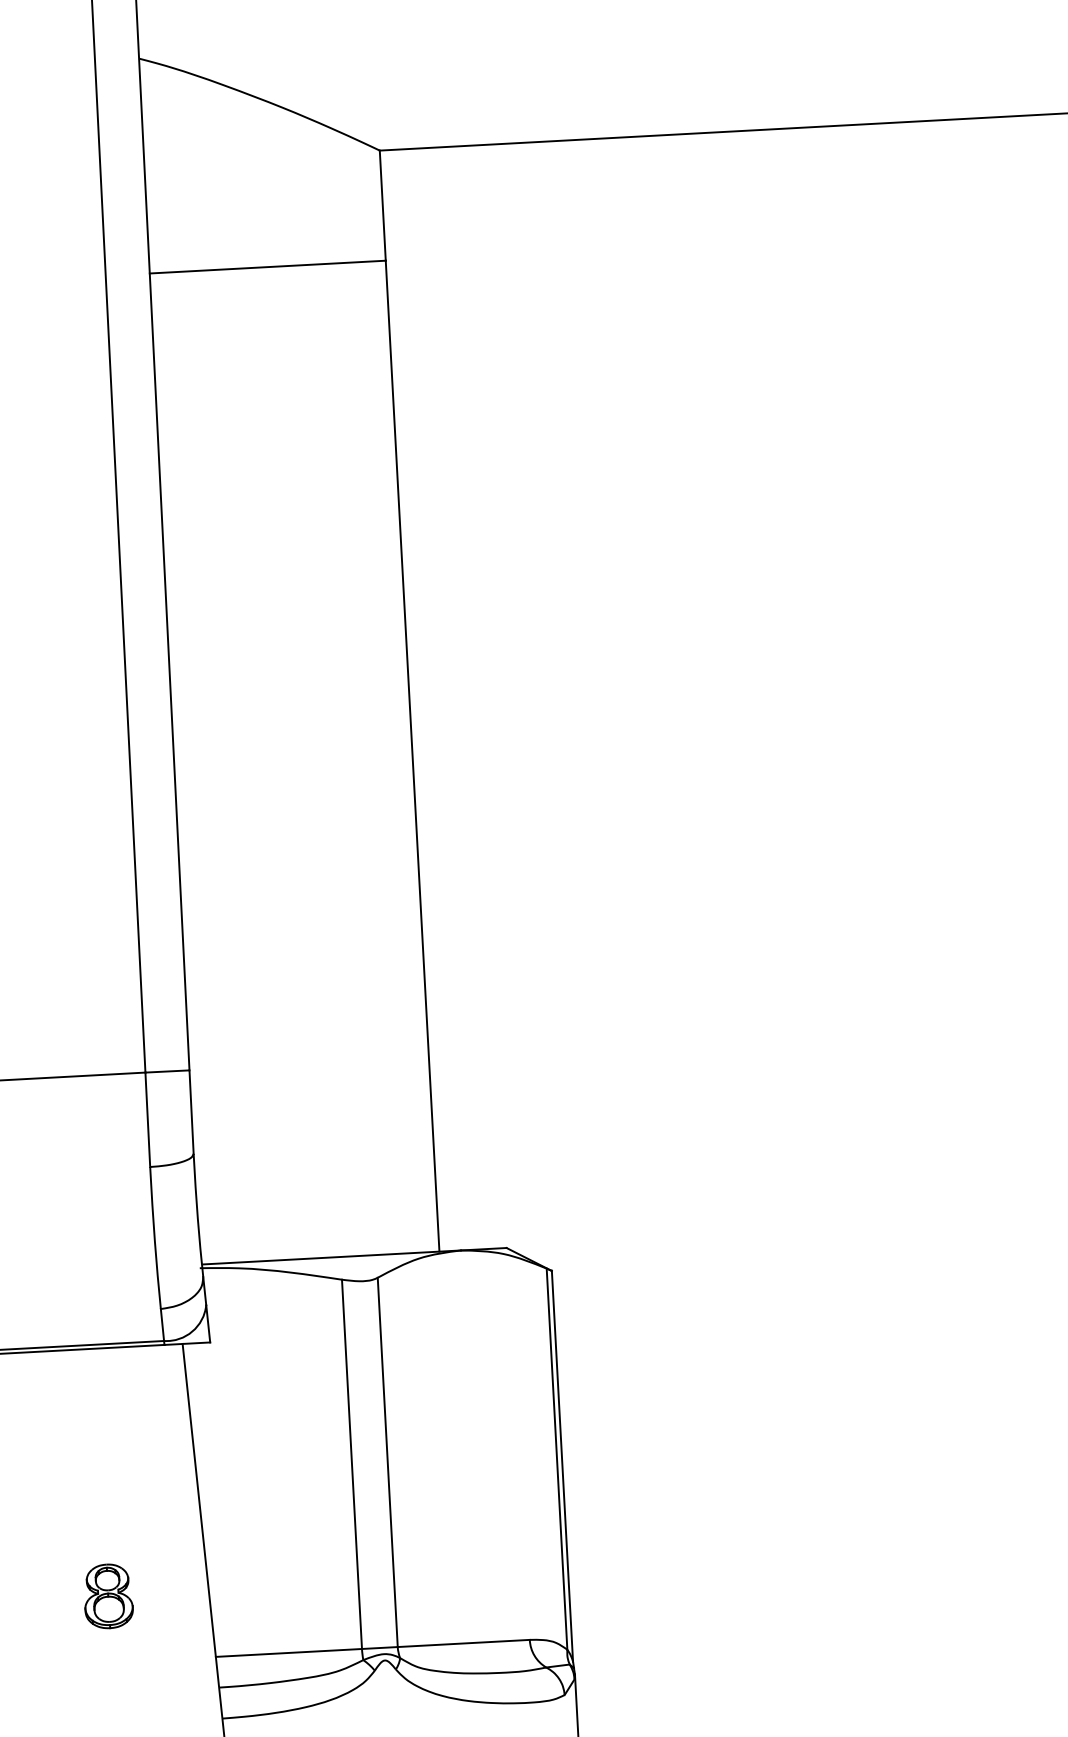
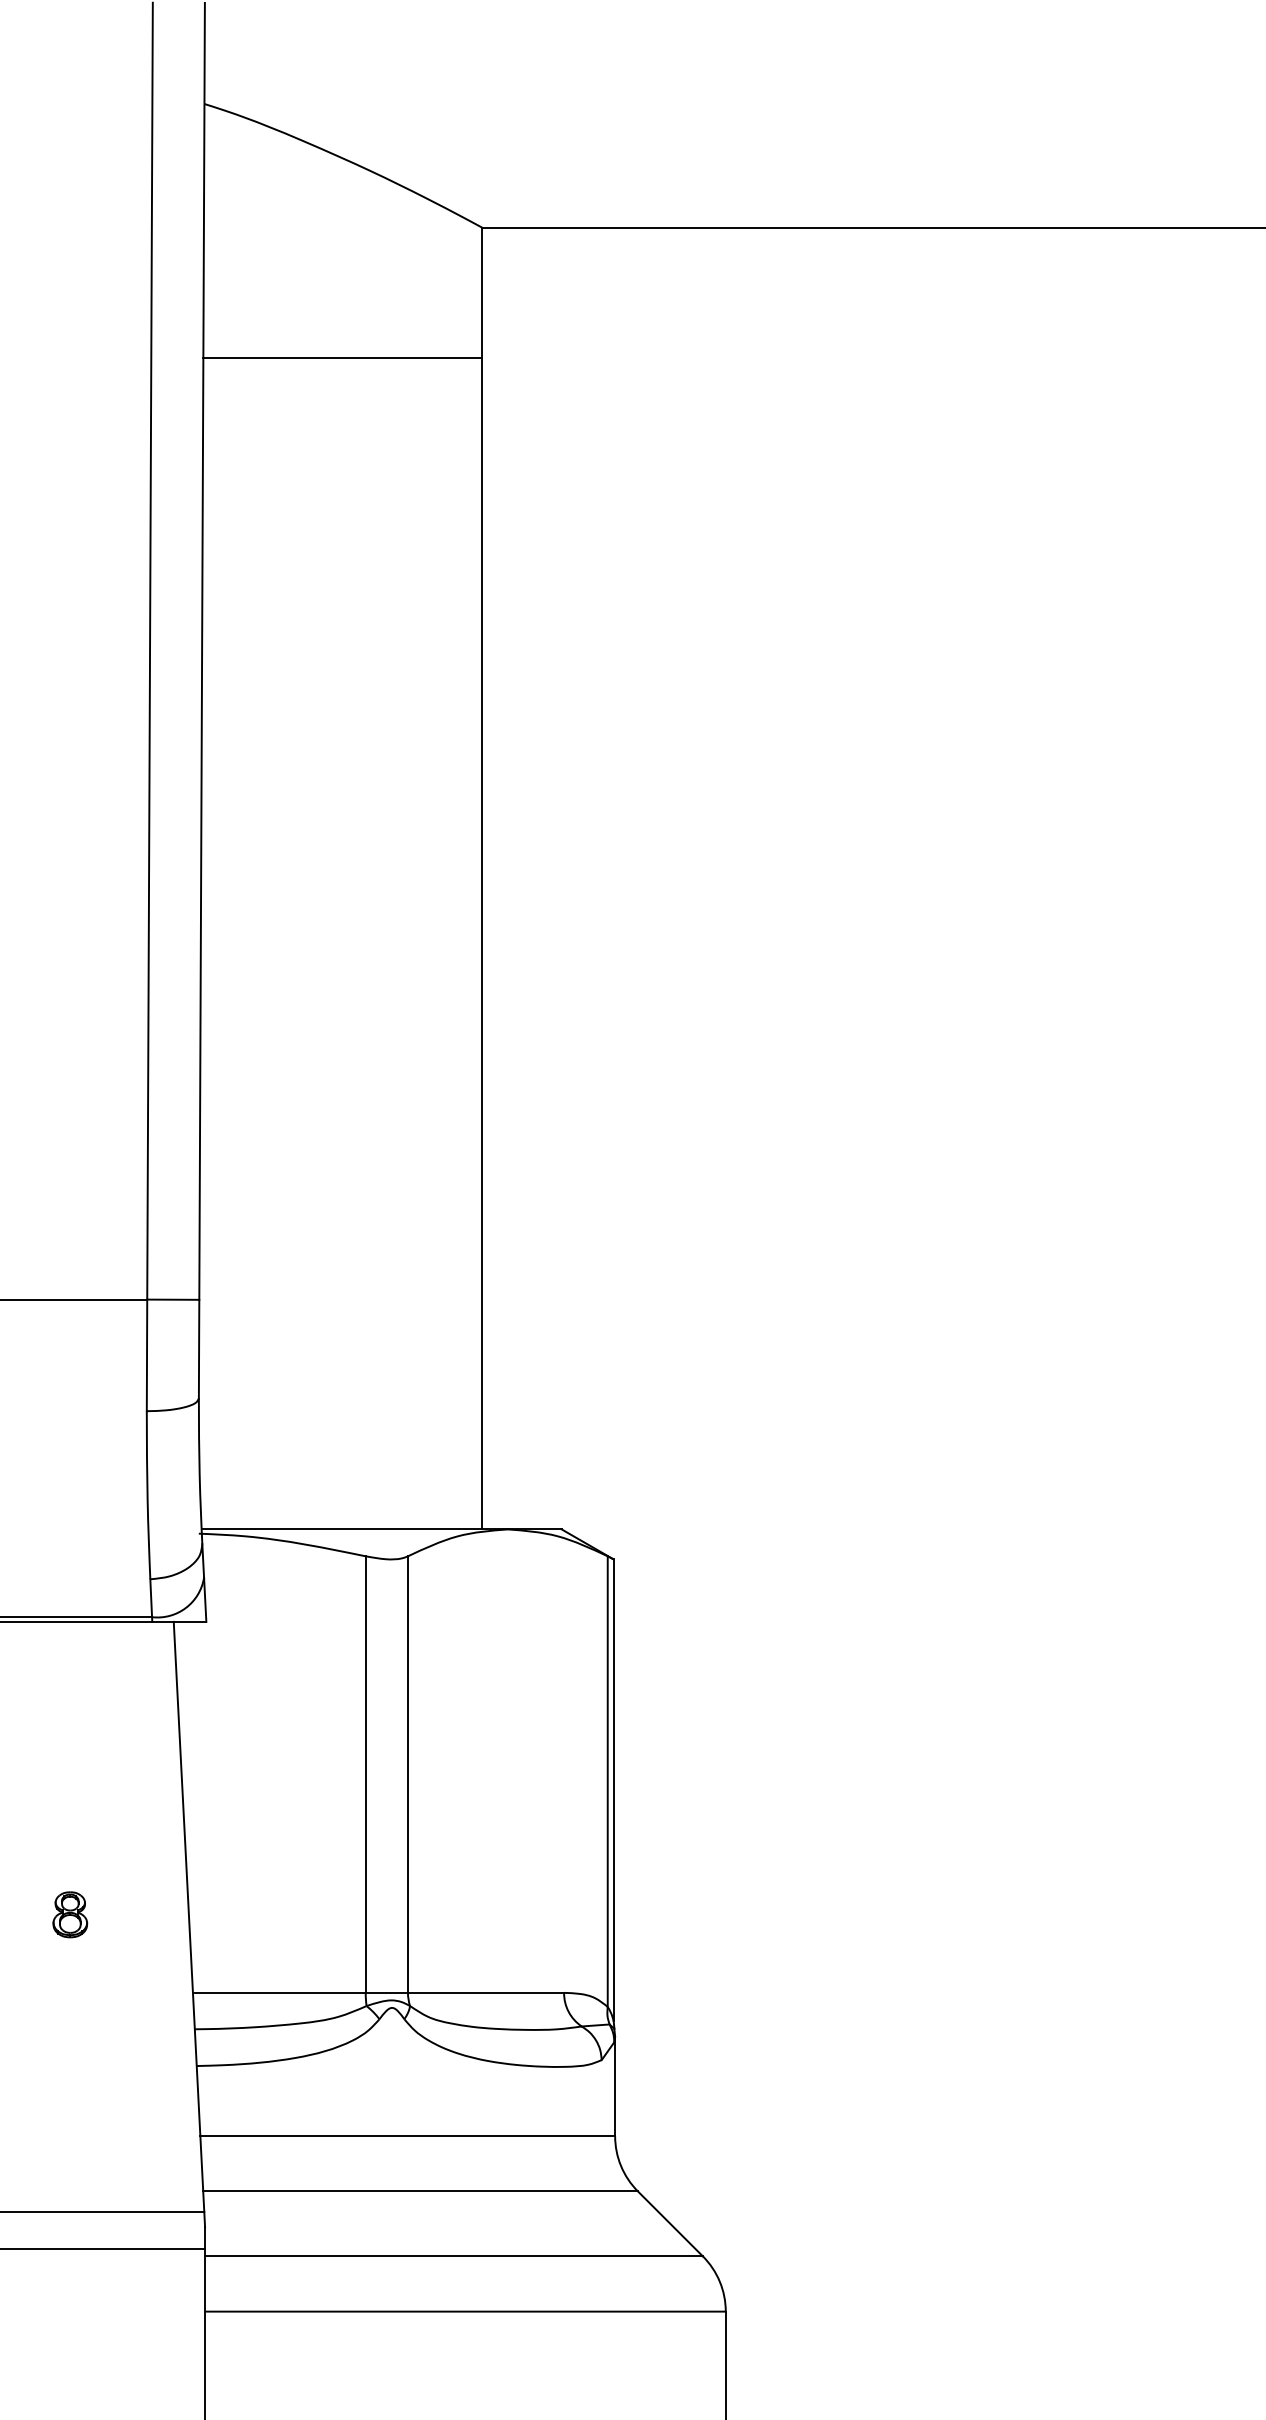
part: (108, 1596) -> (70, 1914), size x0.6

